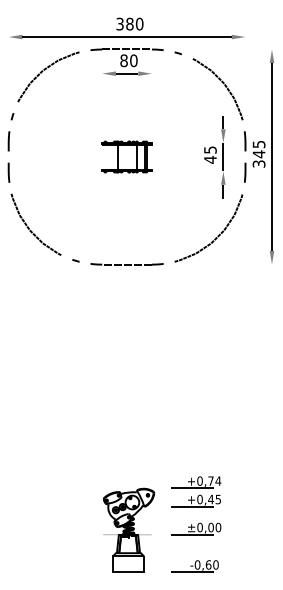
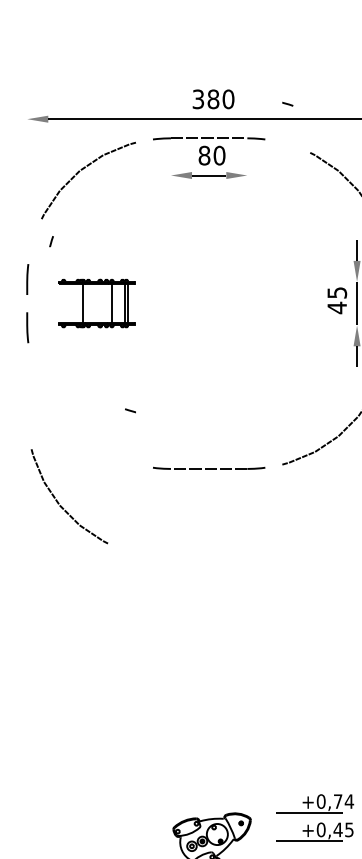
line: (177, 53) -> (286, 104), moved
line: (12, 116) -> (51, 241), moved
part: (126, 156) -> (96, 302), moved
curve: (29, 227) -> (59, 500), moved
line: (75, 260) -> (129, 410), moved

